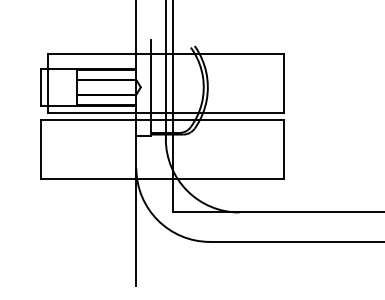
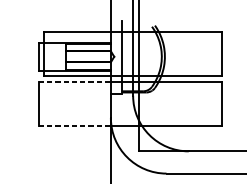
line: (88, 120) -> (74, 81), solid -> dashed
line: (88, 179) -> (74, 126), solid -> dashed

